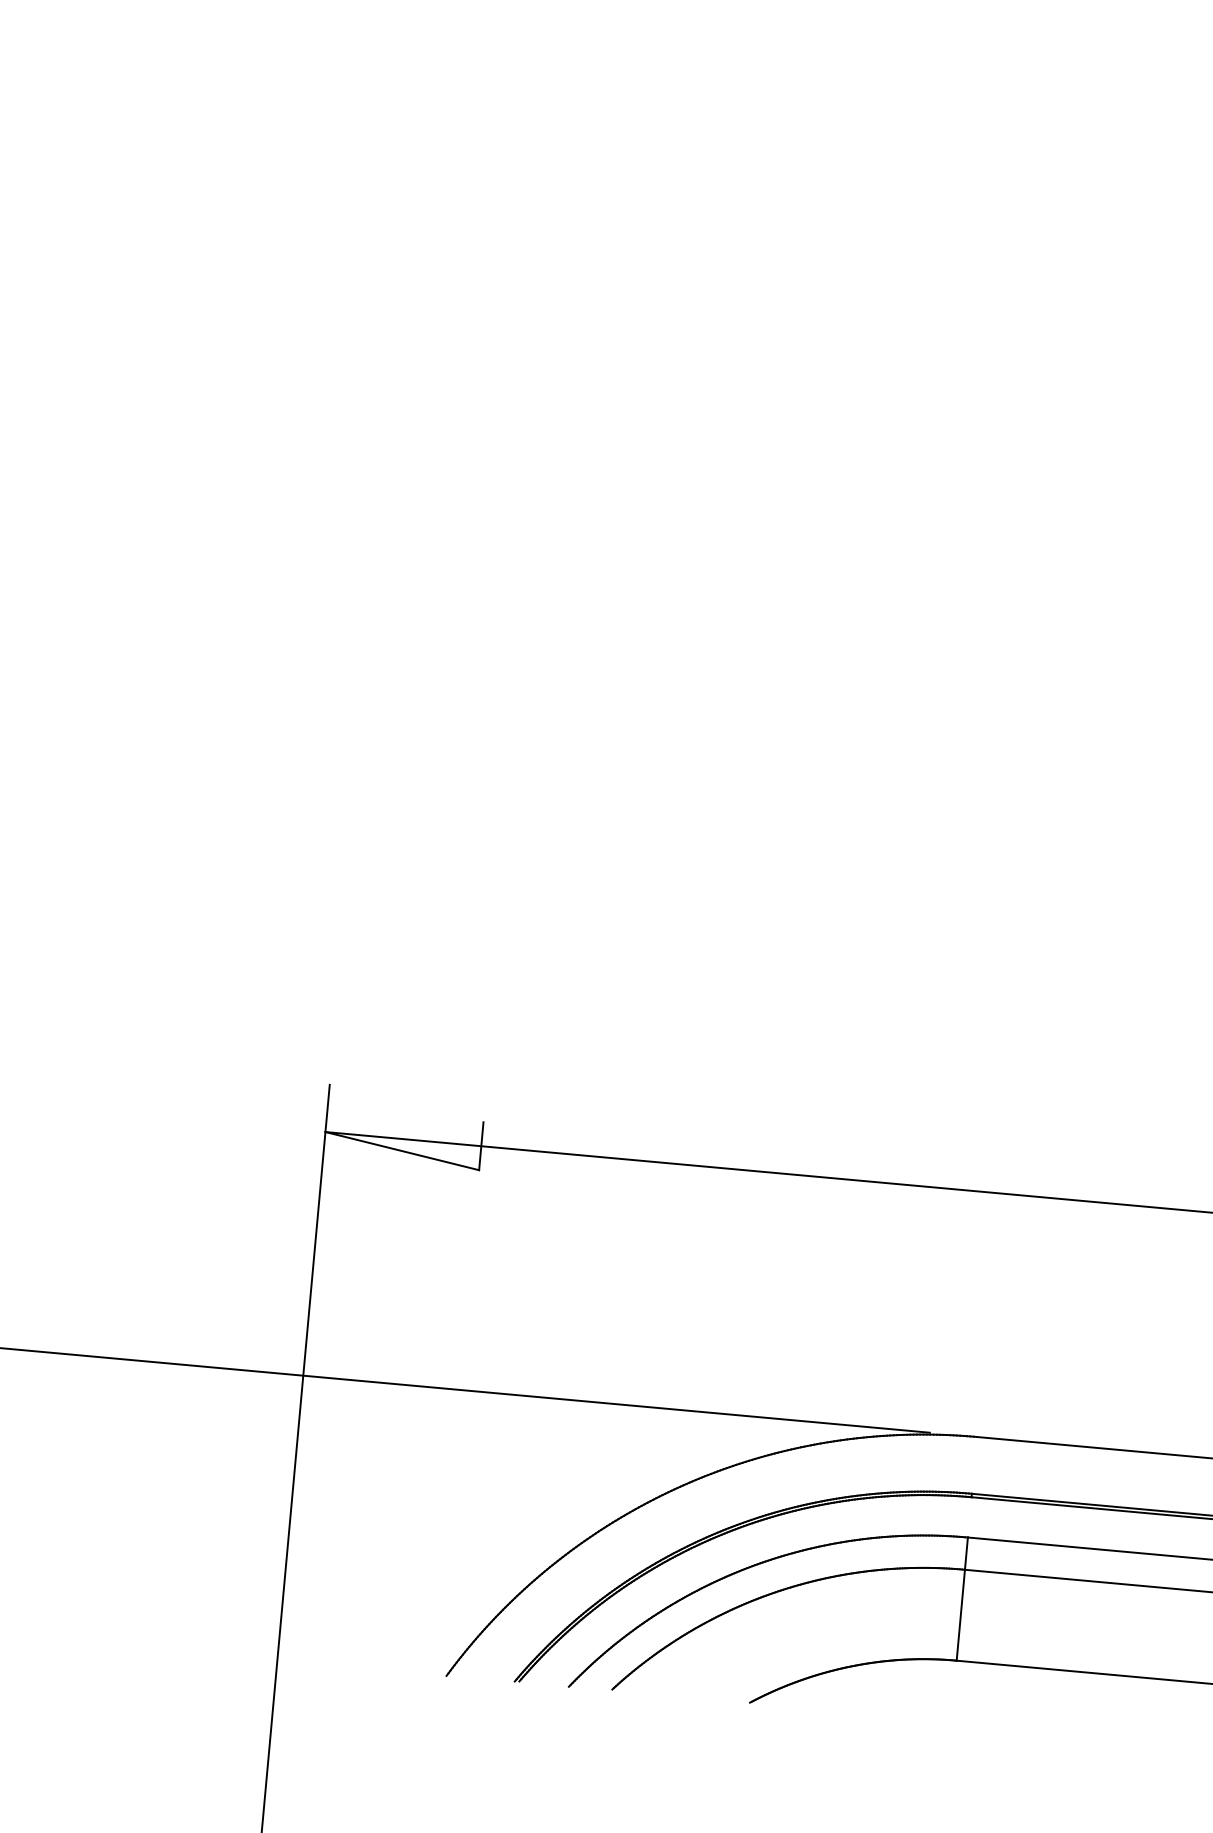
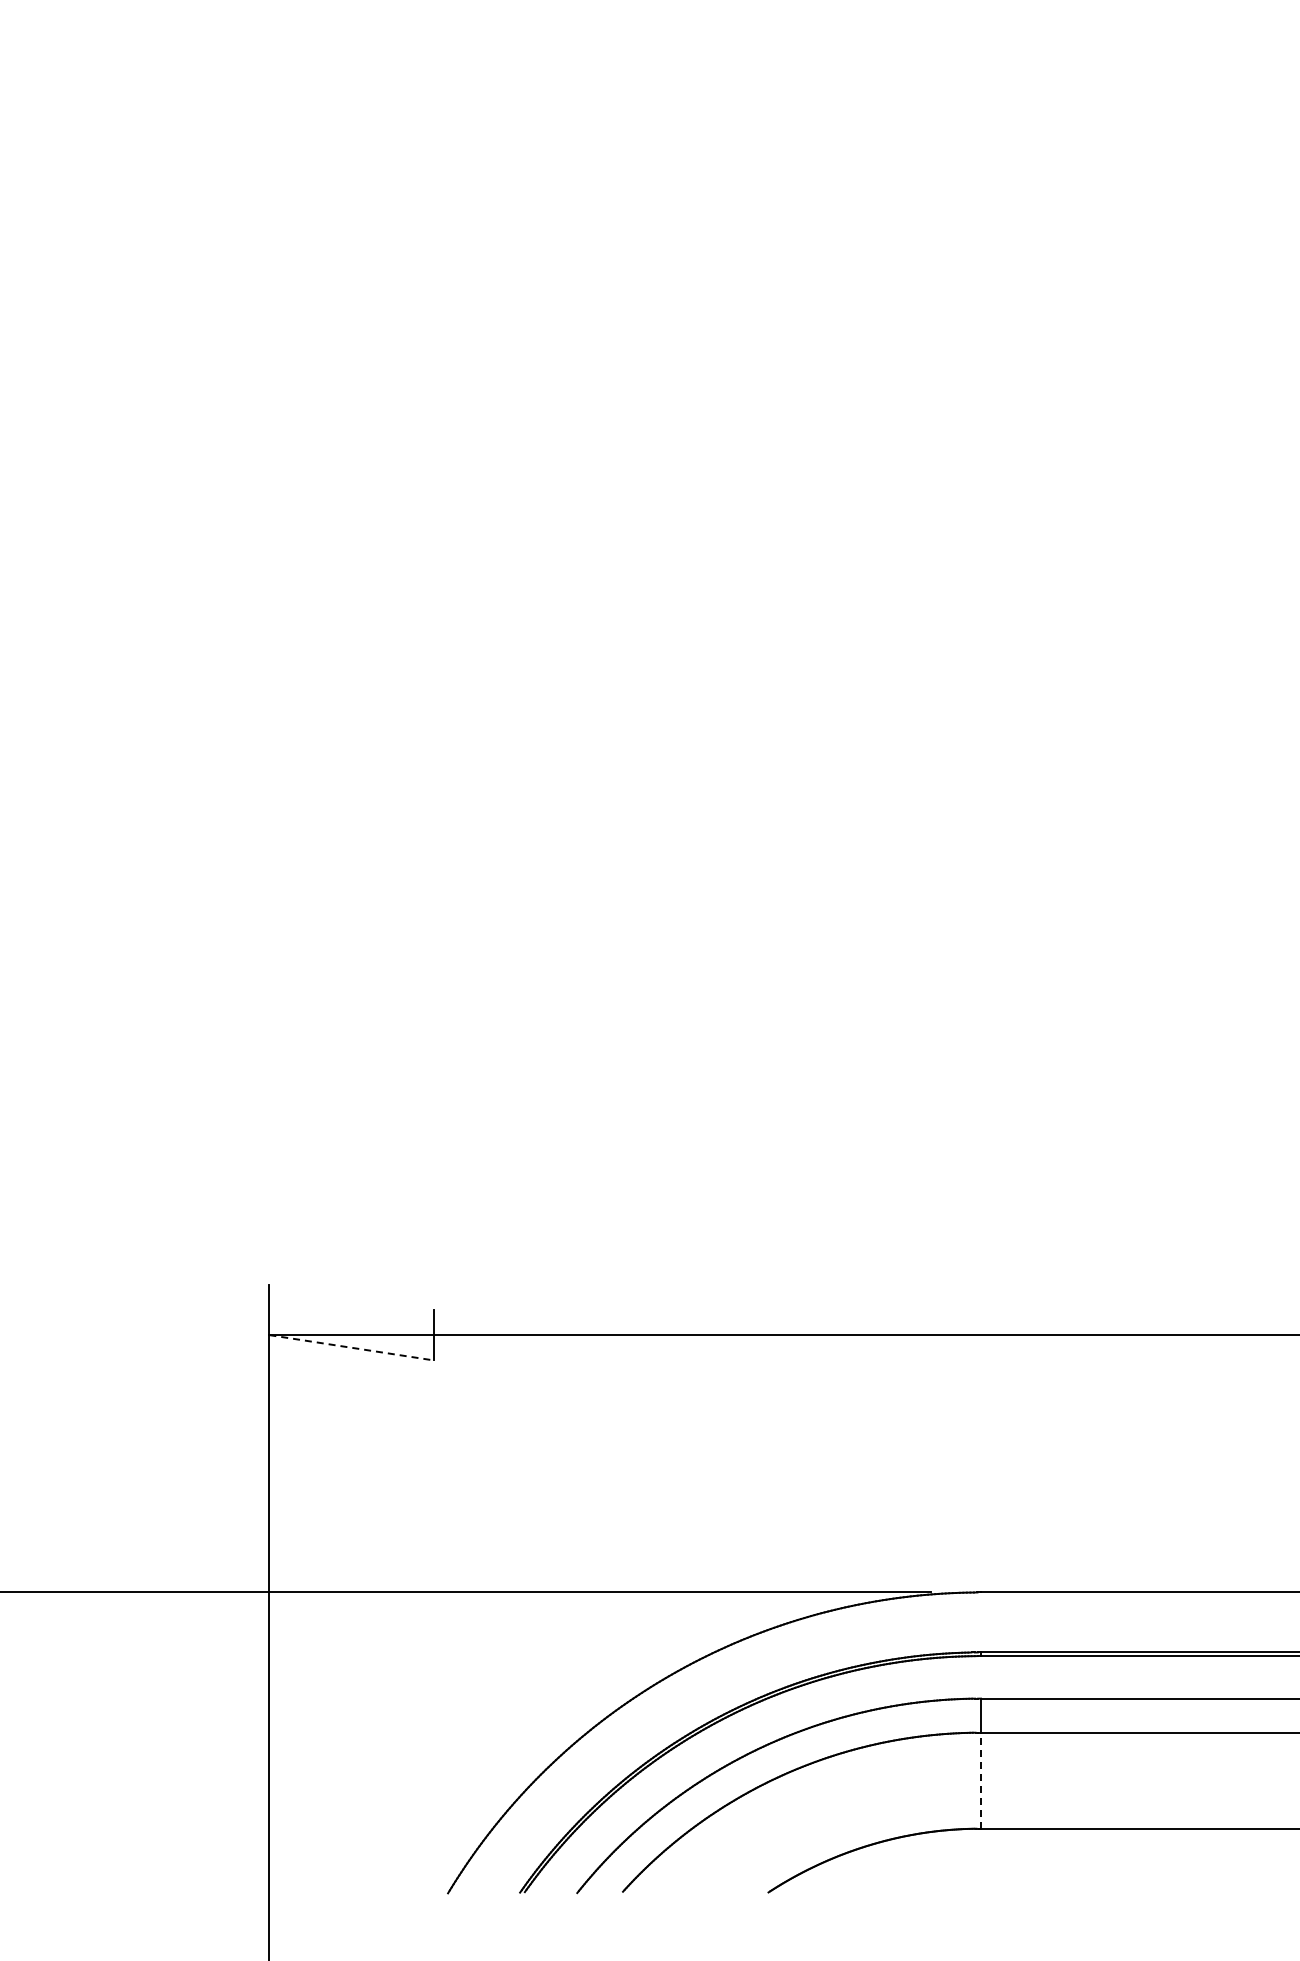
line: (403, 1150) -> (352, 1347), solid -> dashed
line: (961, 1615) -> (981, 1780), solid -> dashed

